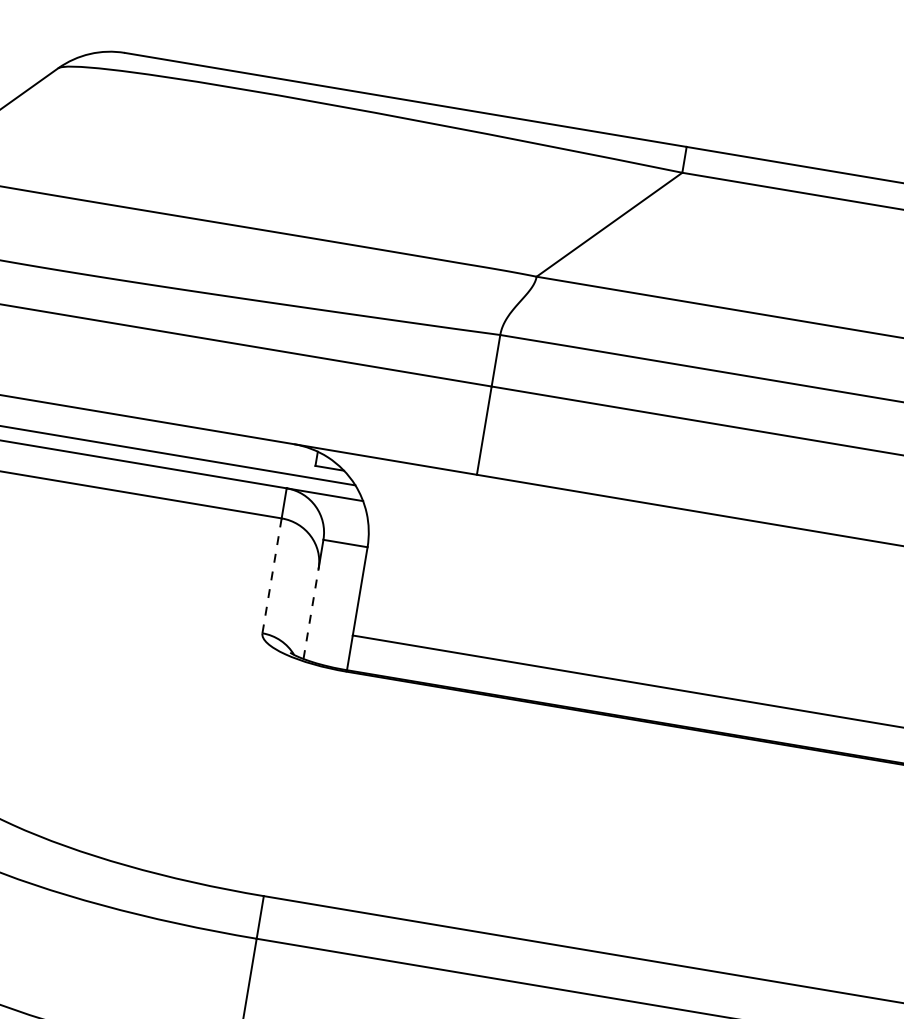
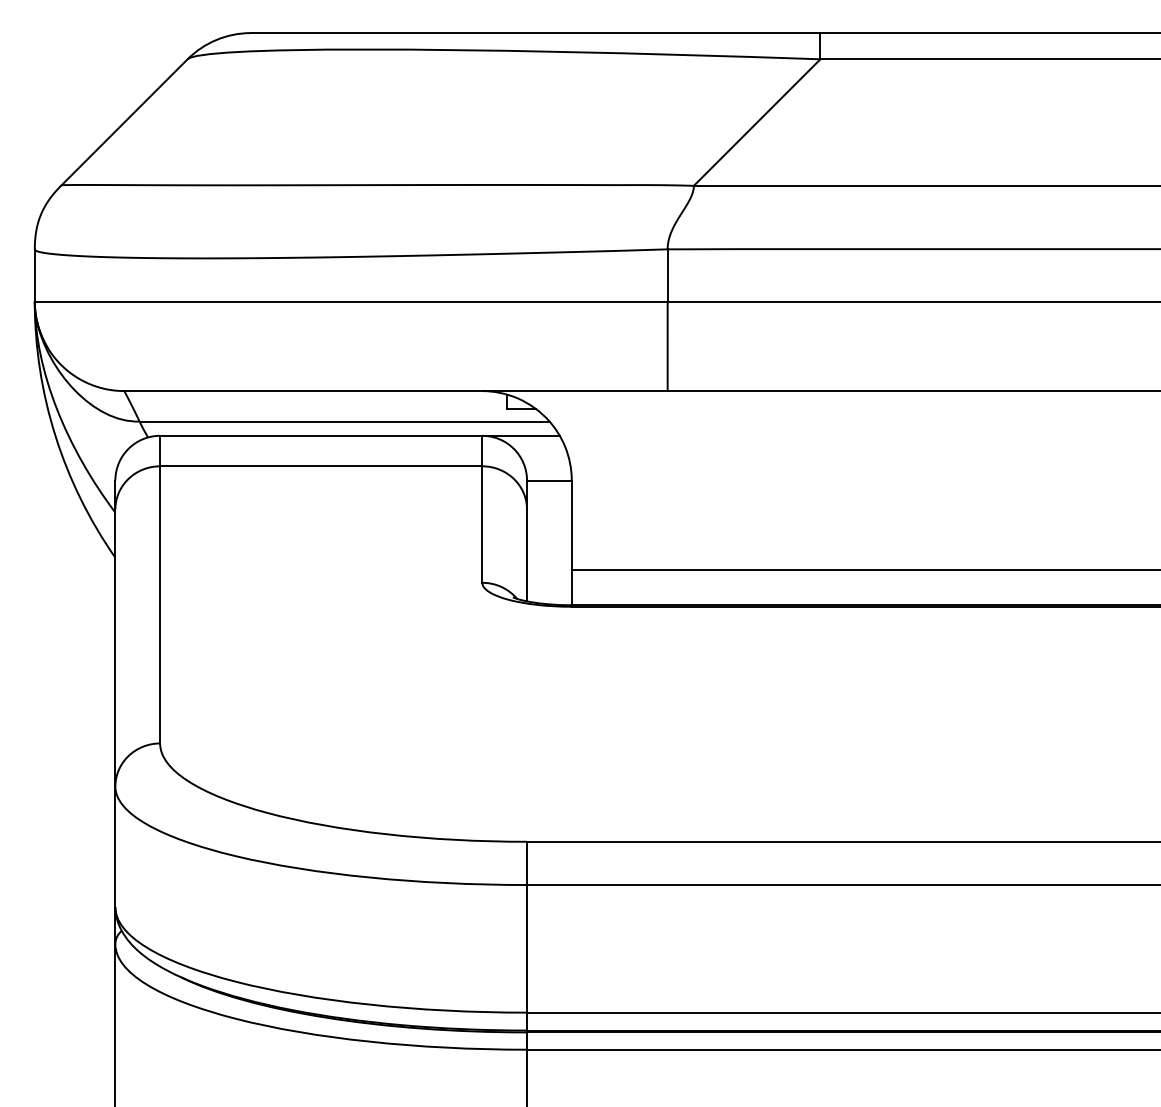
line: (272, 575) -> (482, 524), dashed -> solid
line: (311, 613) -> (527, 555), dashed -> solid

